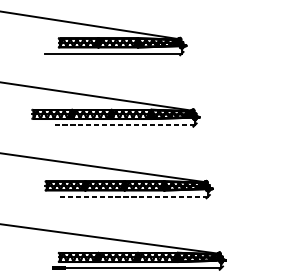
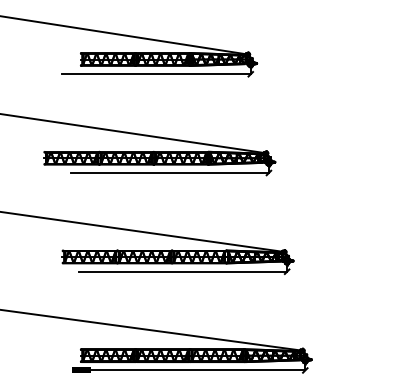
line: (122, 125) -> (169, 173), dashed -> solid
line: (133, 196) -> (183, 271), dashed -> solid

